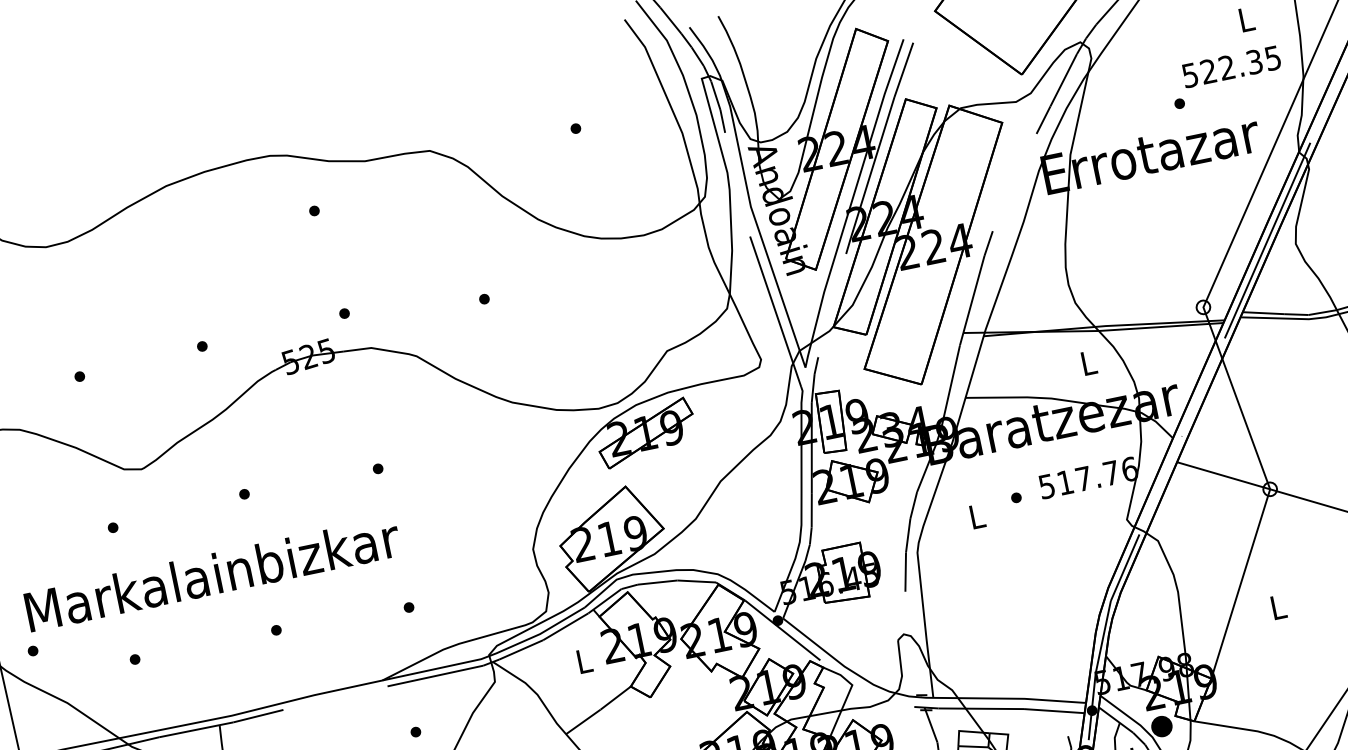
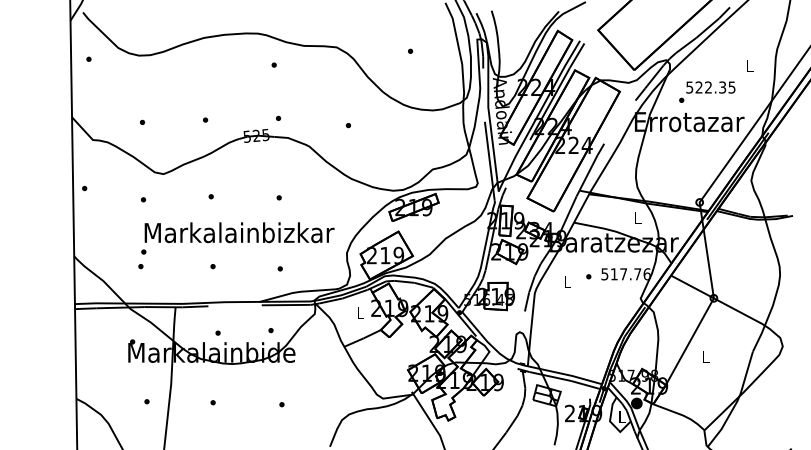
text: (1226, 75) -> (707, 91), moved
text: (211, 586) -> (237, 238), moved

